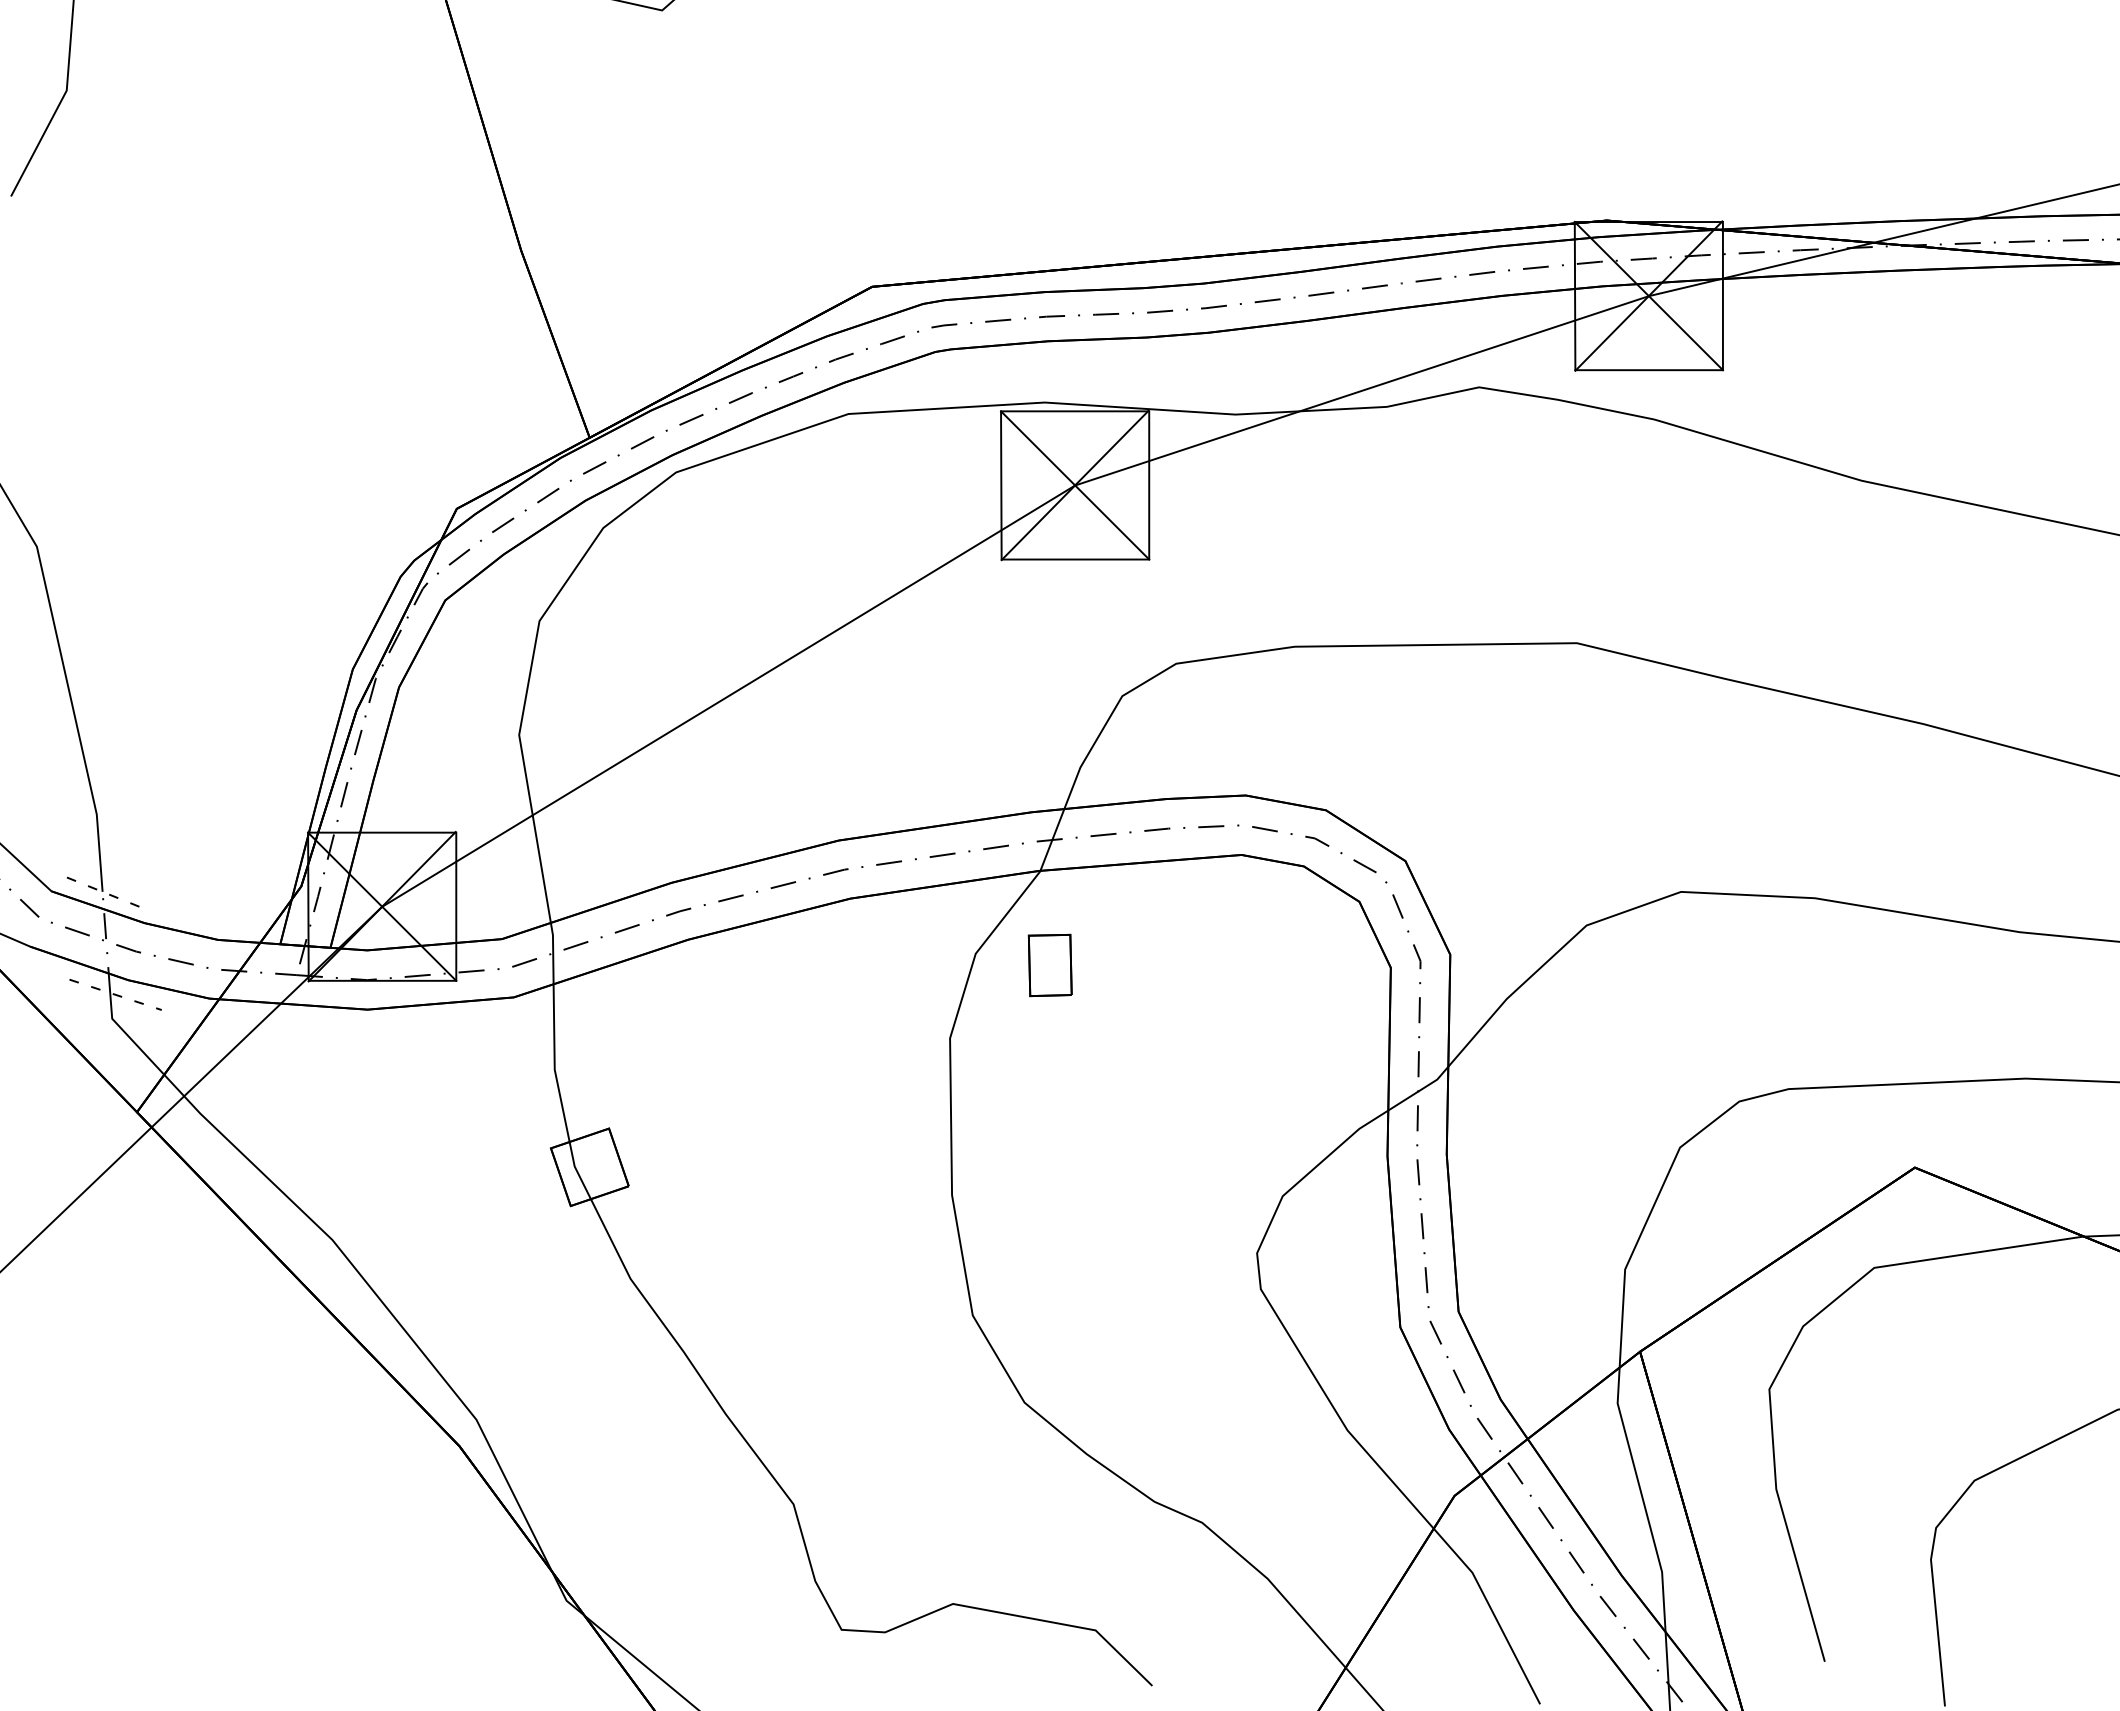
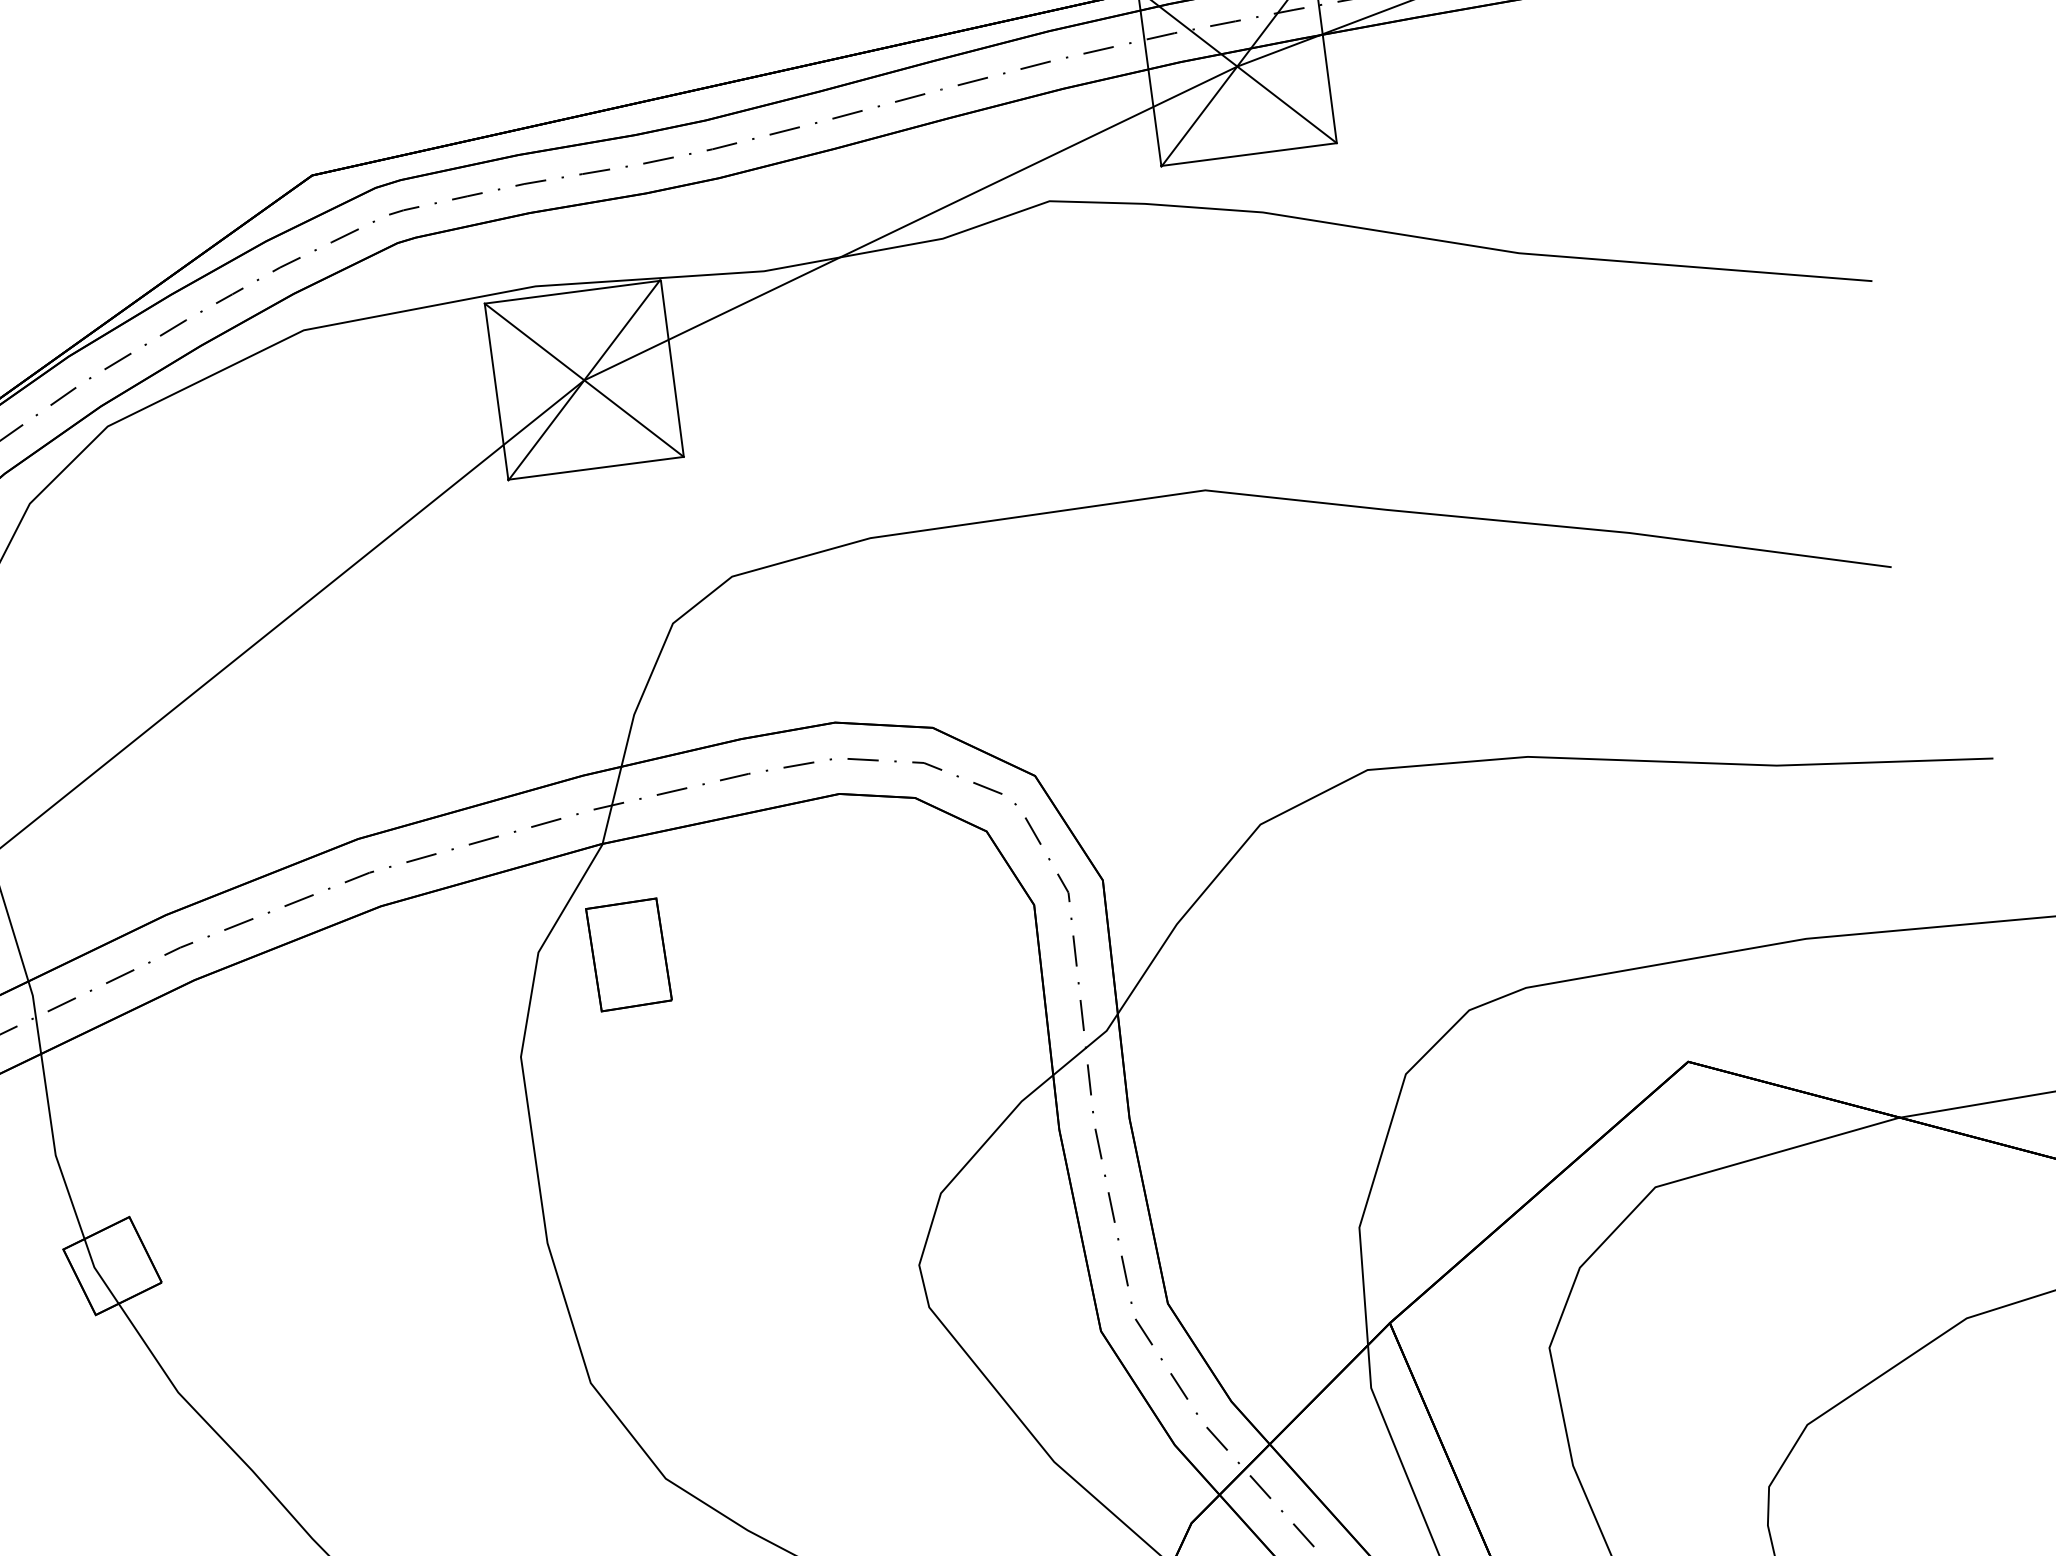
part: (1049, 965) -> (627, 955), size x1.43

